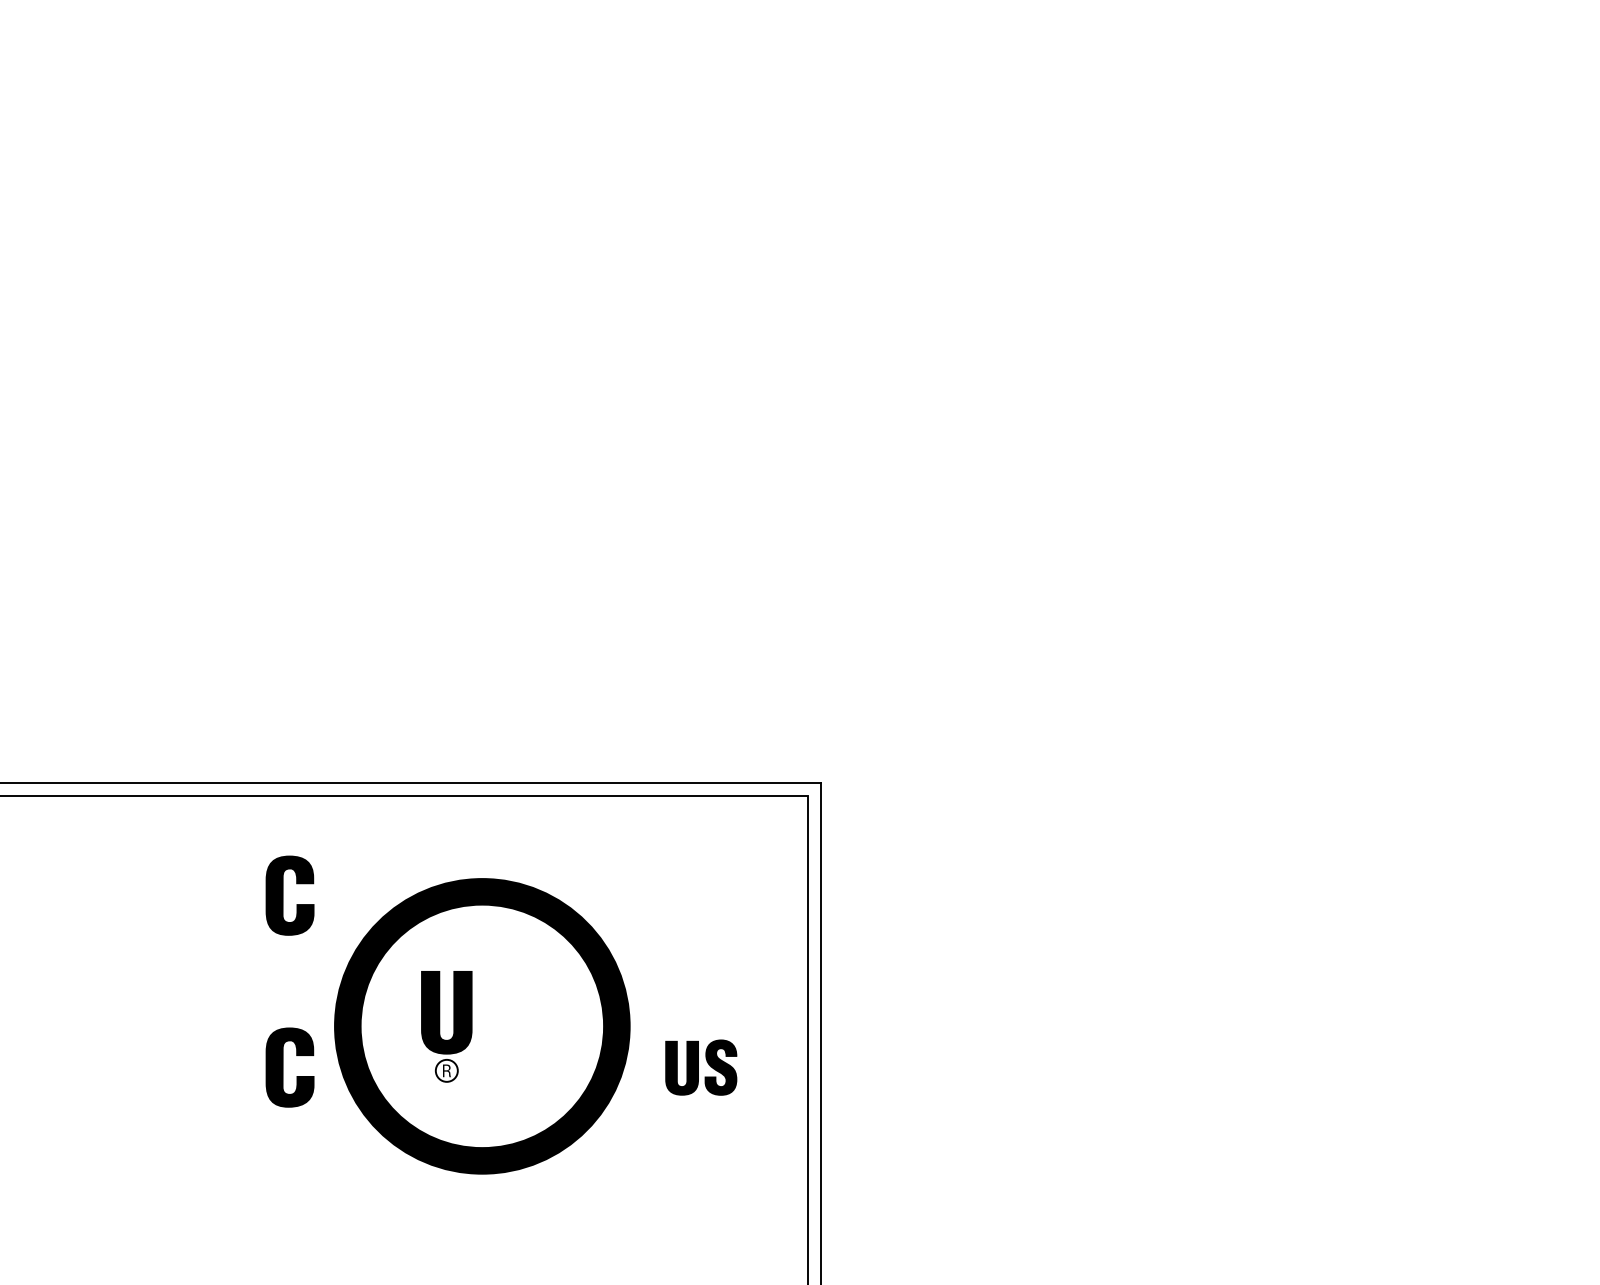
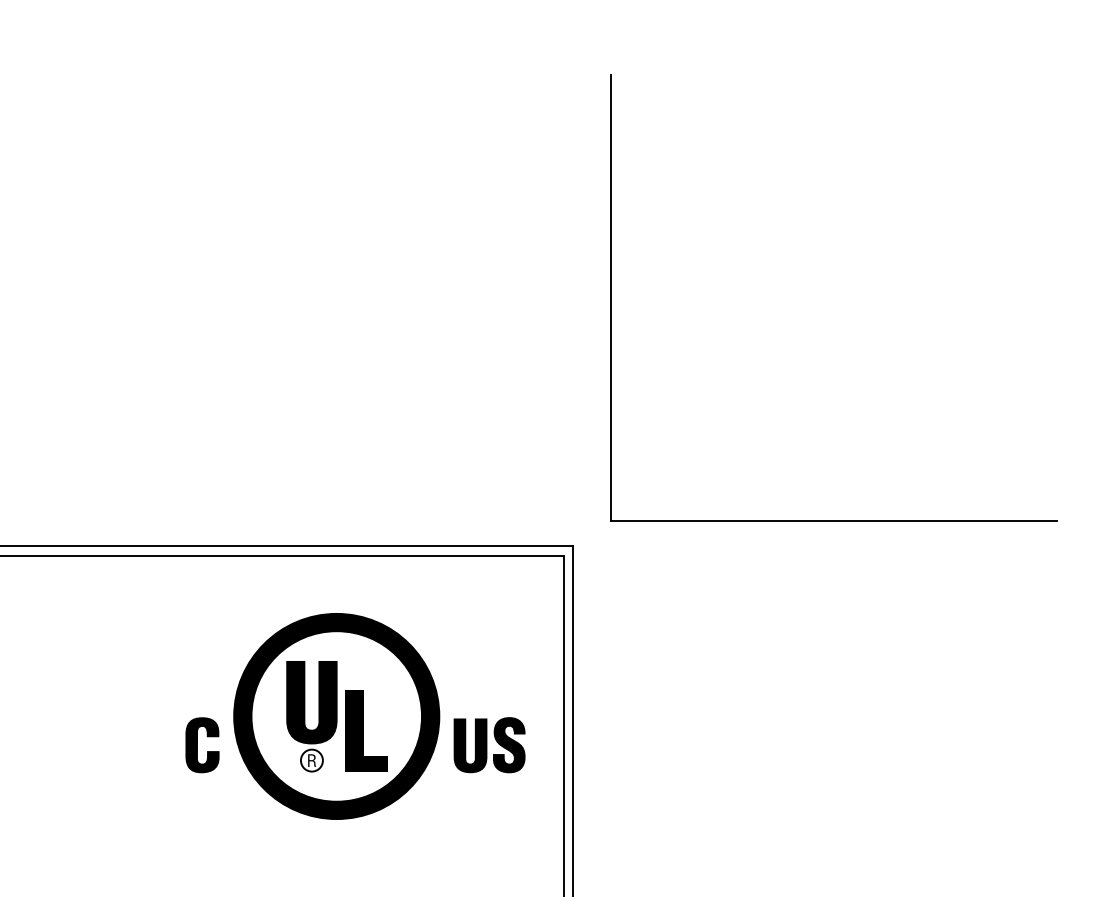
part: (875, 426) -> (611, 297), added
part: (290, 896) -> (202, 625), removed
part: (446, 1026) -> (311, 716), size x1.43
fill: (524, 1047) -> (366, 731), added
part: (701, 1067) -> (489, 745), size x1.43

